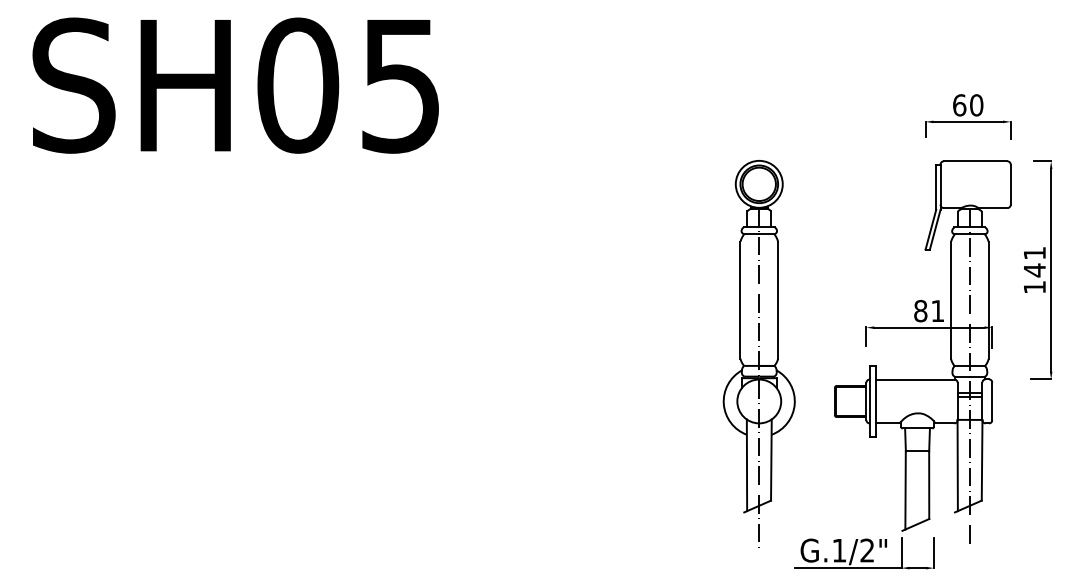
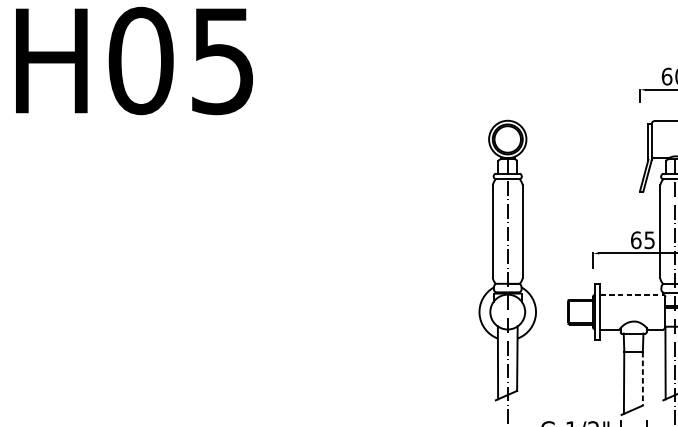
text: (928, 311) -> (642, 240), 81 -> 65
line: (915, 379) -> (631, 294), solid -> dashed
line: (929, 485) -> (643, 378), solid -> dashed

